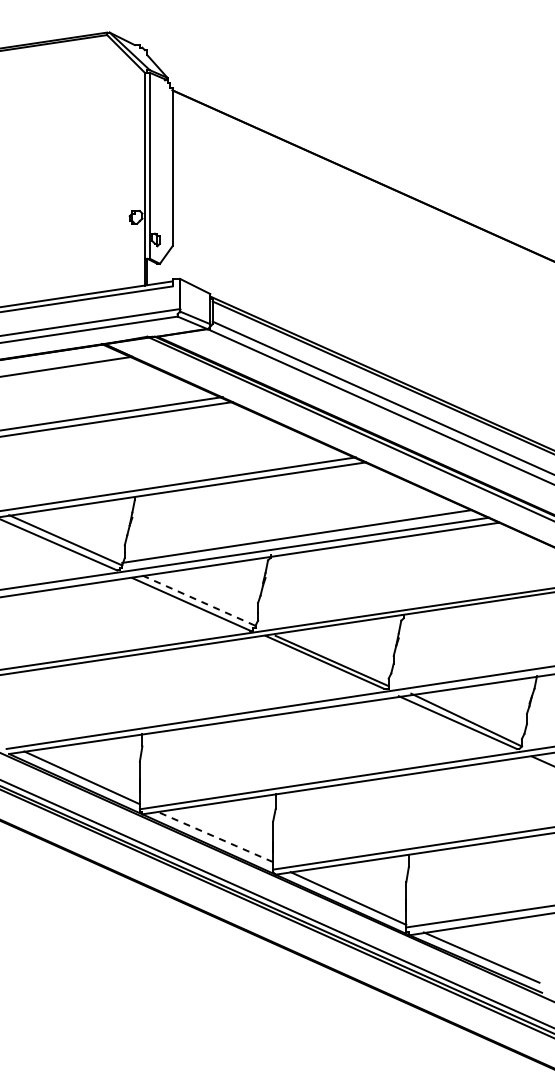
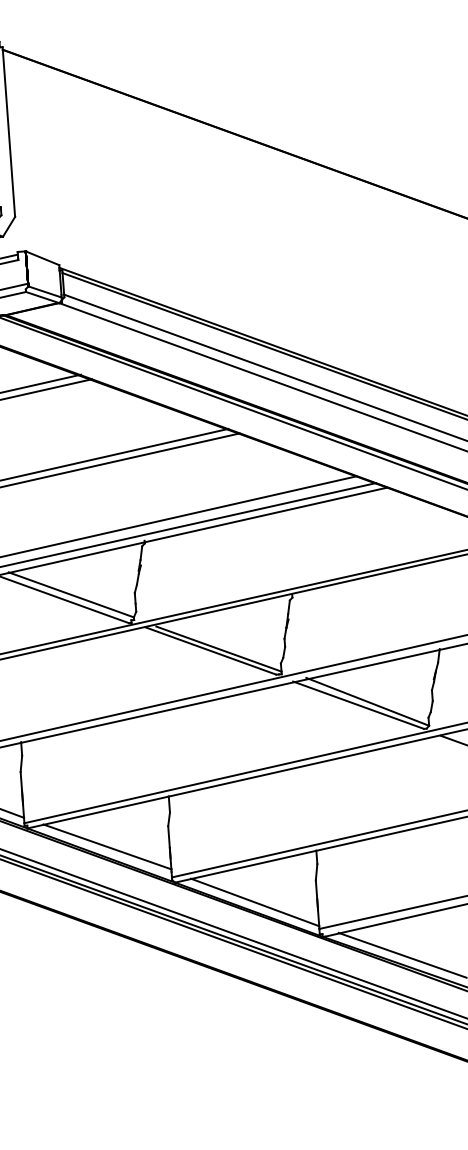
line: (198, 600) -> (70, 594), dashed -> solid
line: (214, 836) -> (106, 846), dashed -> solid

